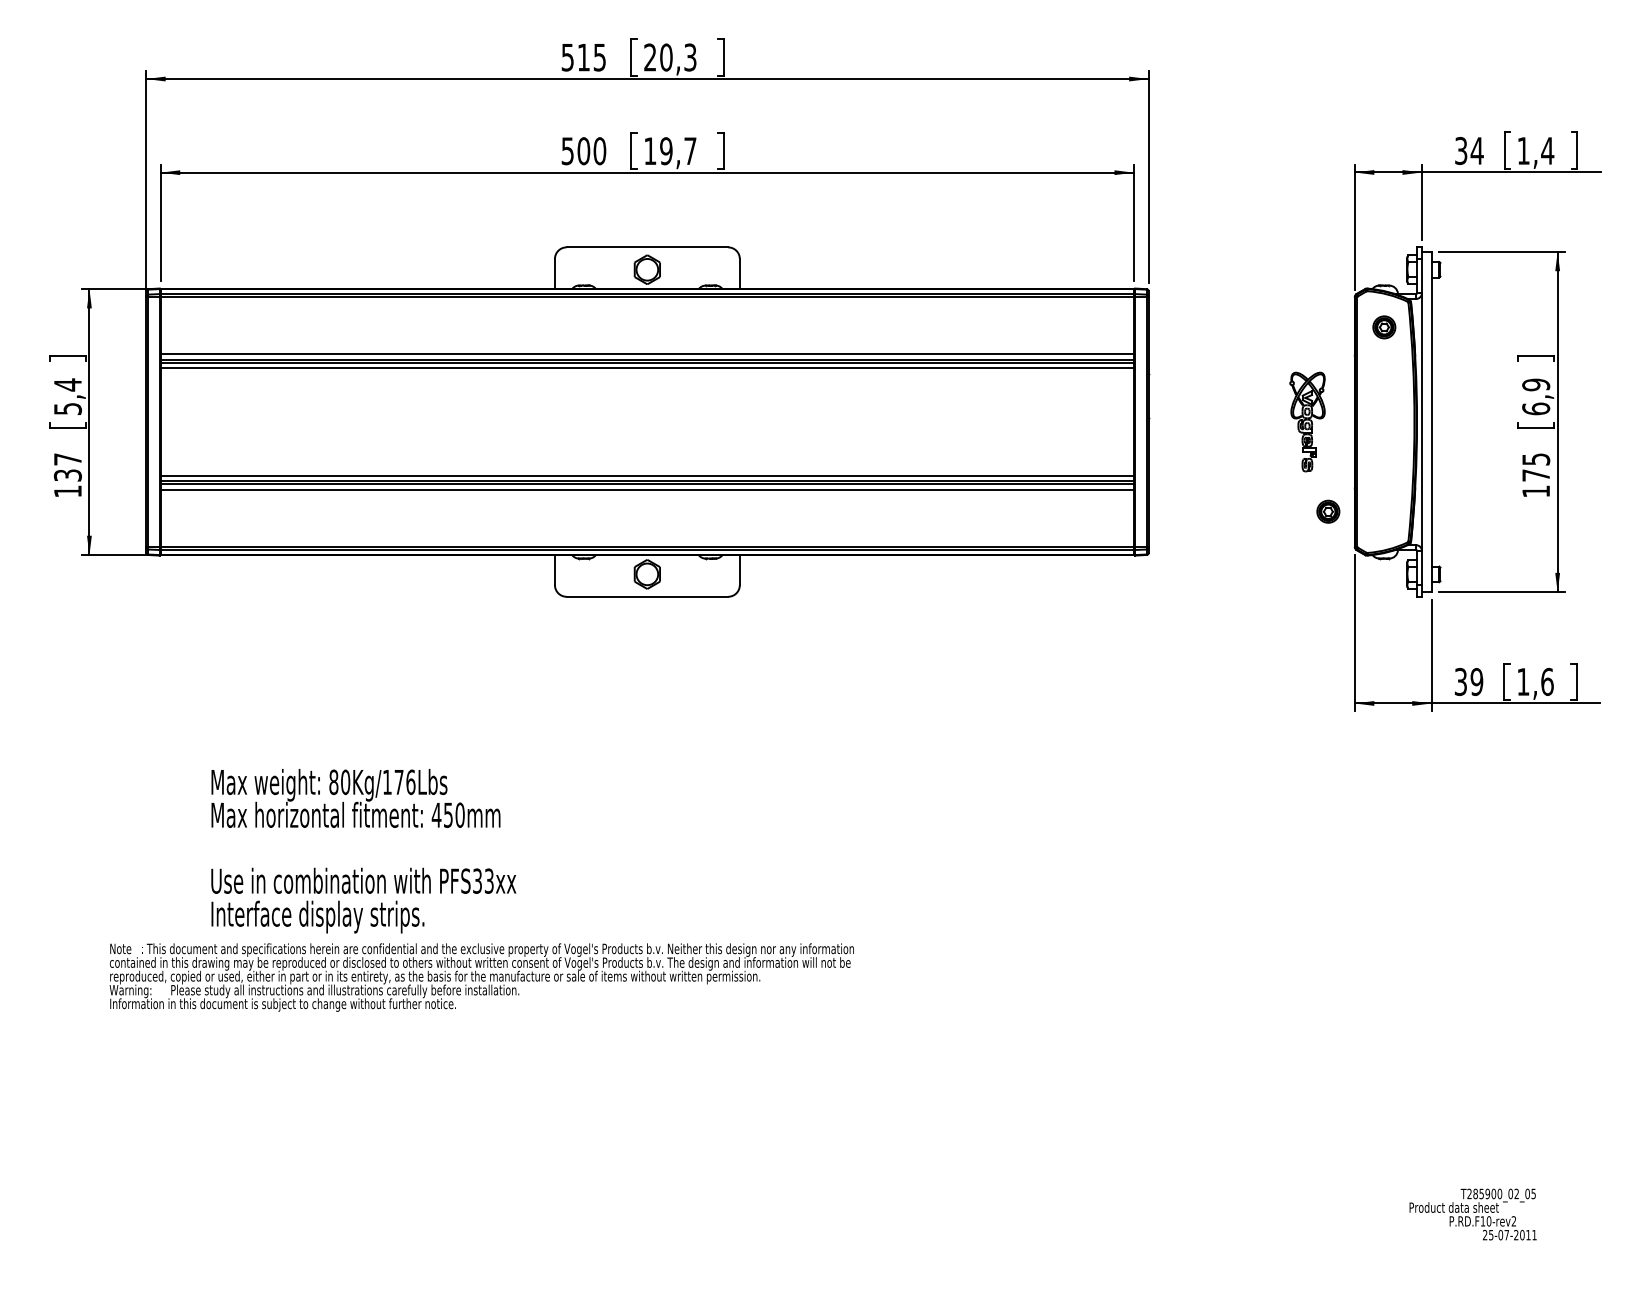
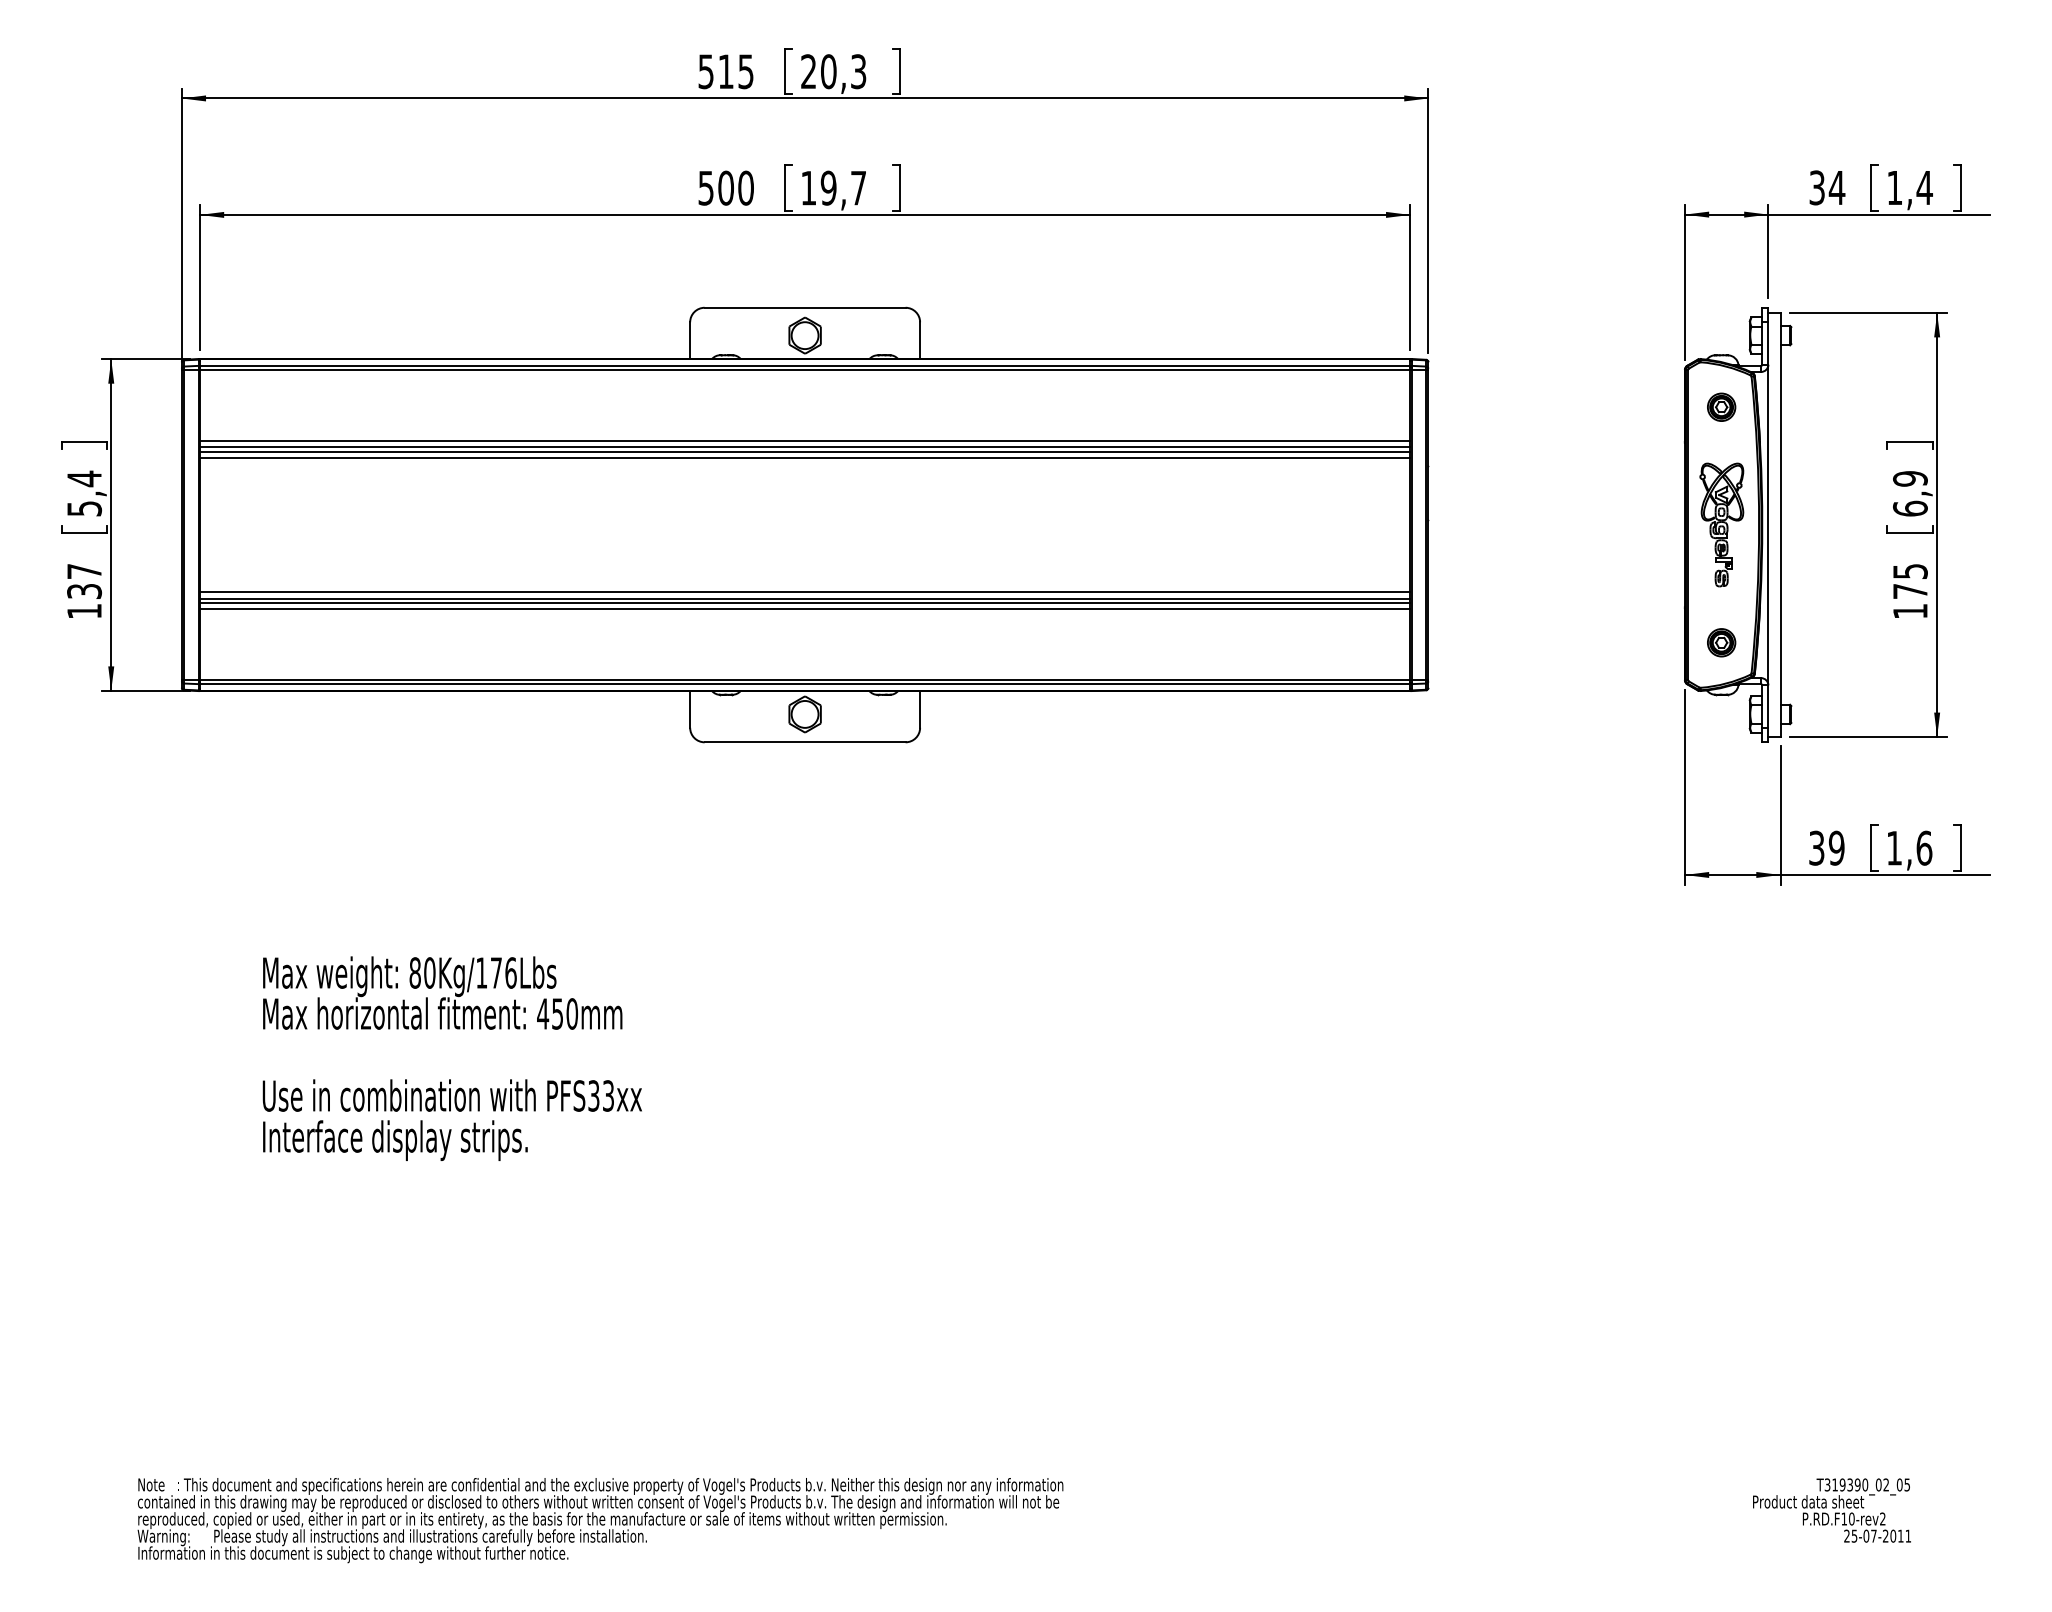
part: (1307, 421) -> (1721, 524), moved
part: (1328, 511) -> (1721, 642), moved
text: (481, 977) -> (600, 1520), moved
text: (1481, 1193) -> (1842, 1484), T285900_02_05 -> T319390_02_05

